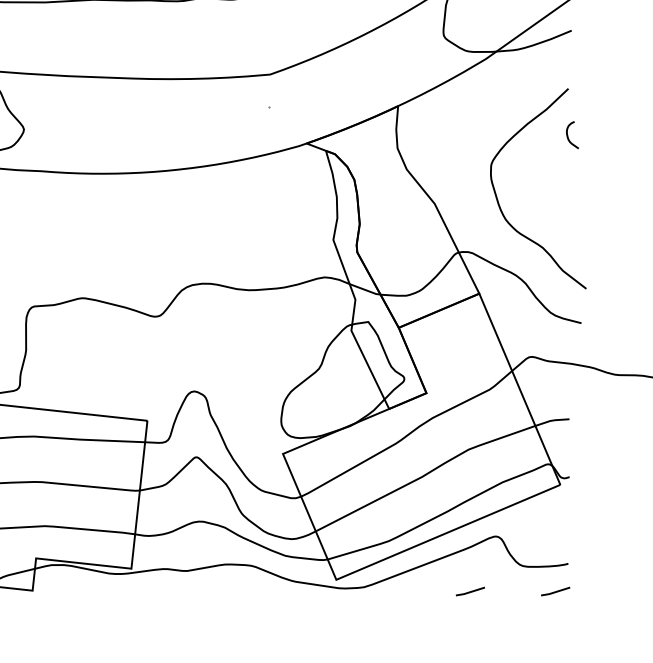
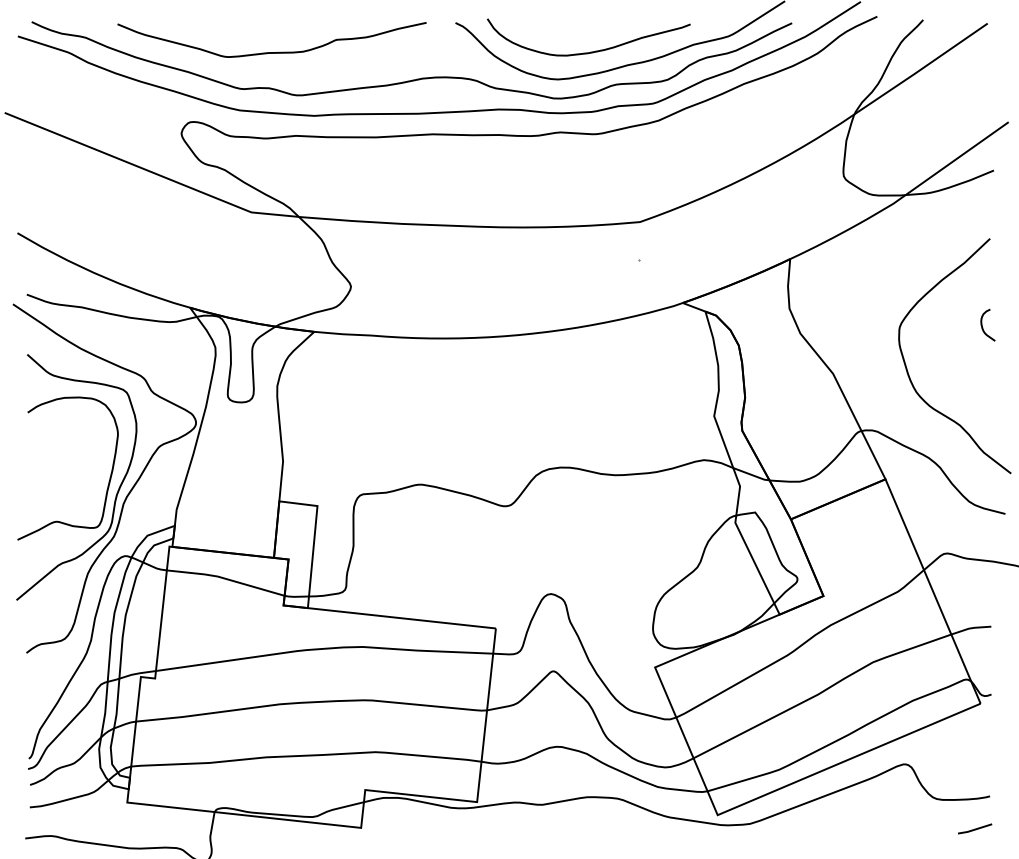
curve: (567, 134) -> (982, 324), moved
line: (470, 591) -> (875, 828), removed

